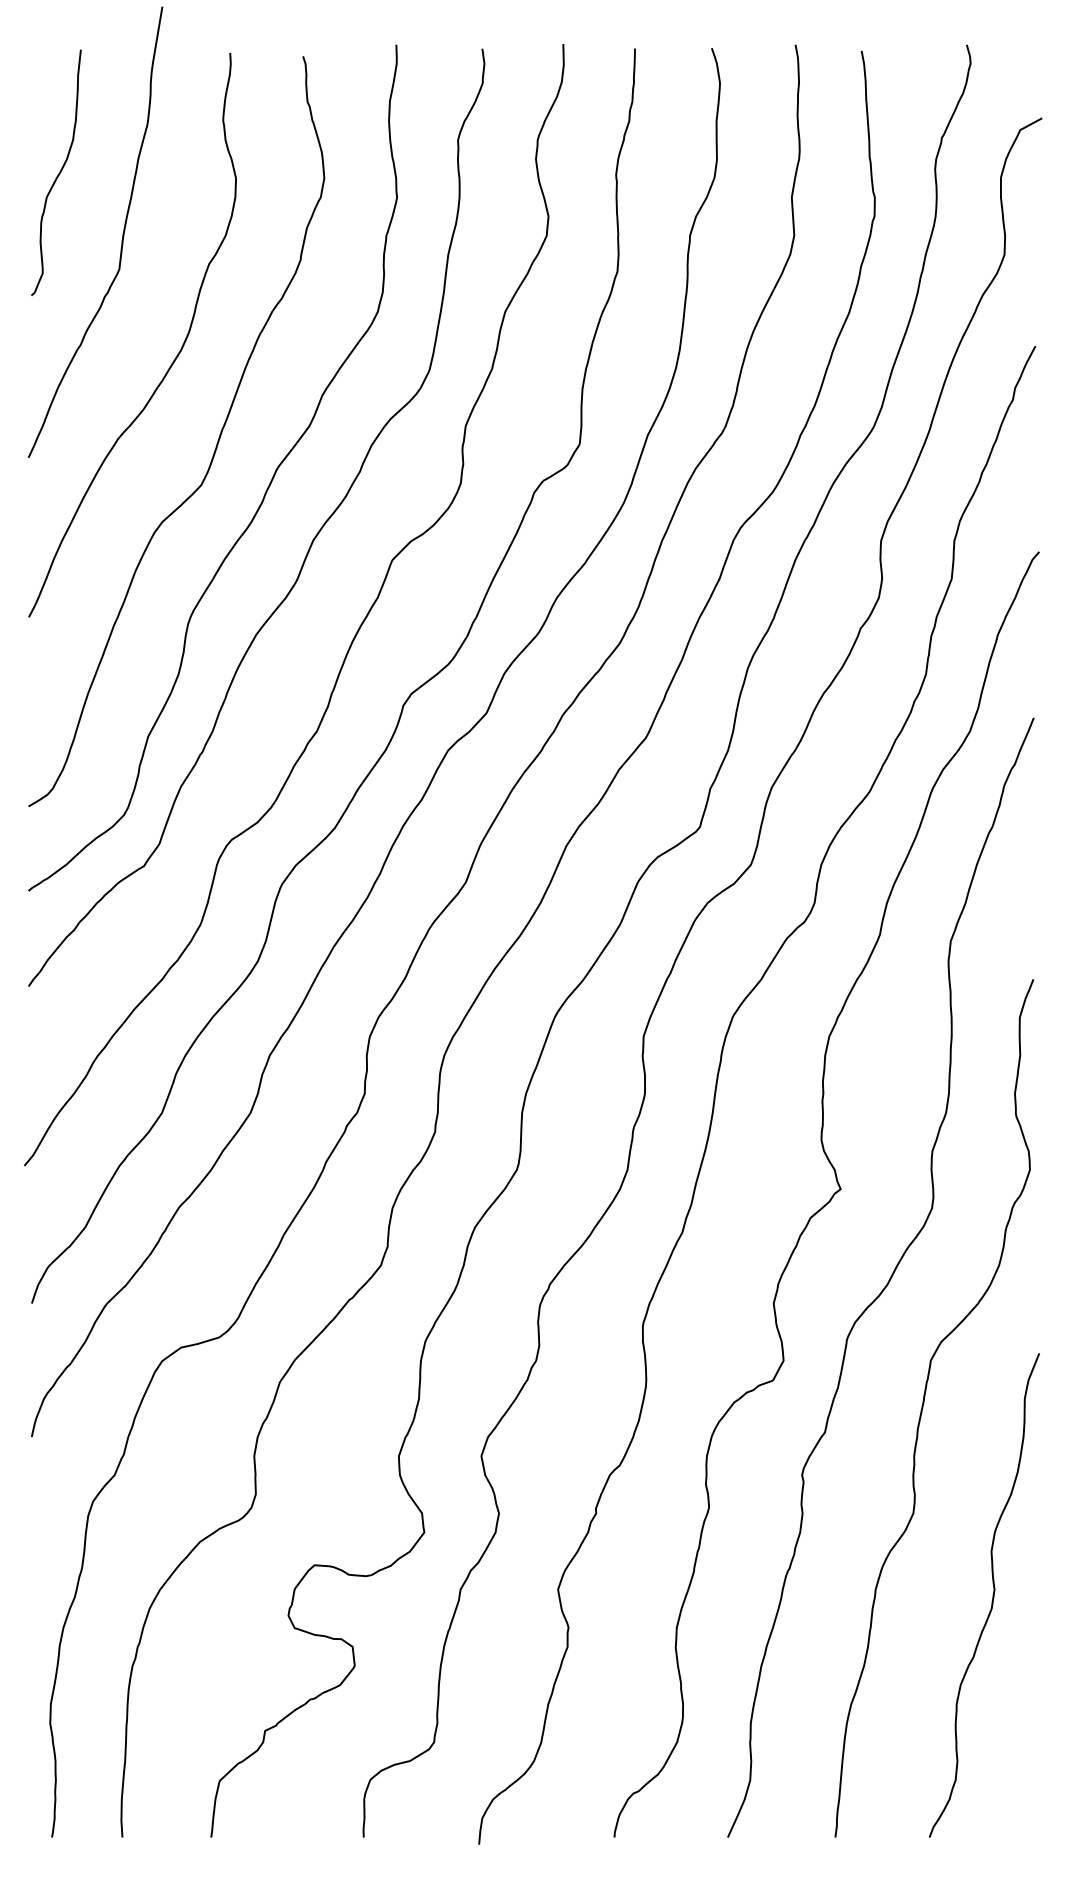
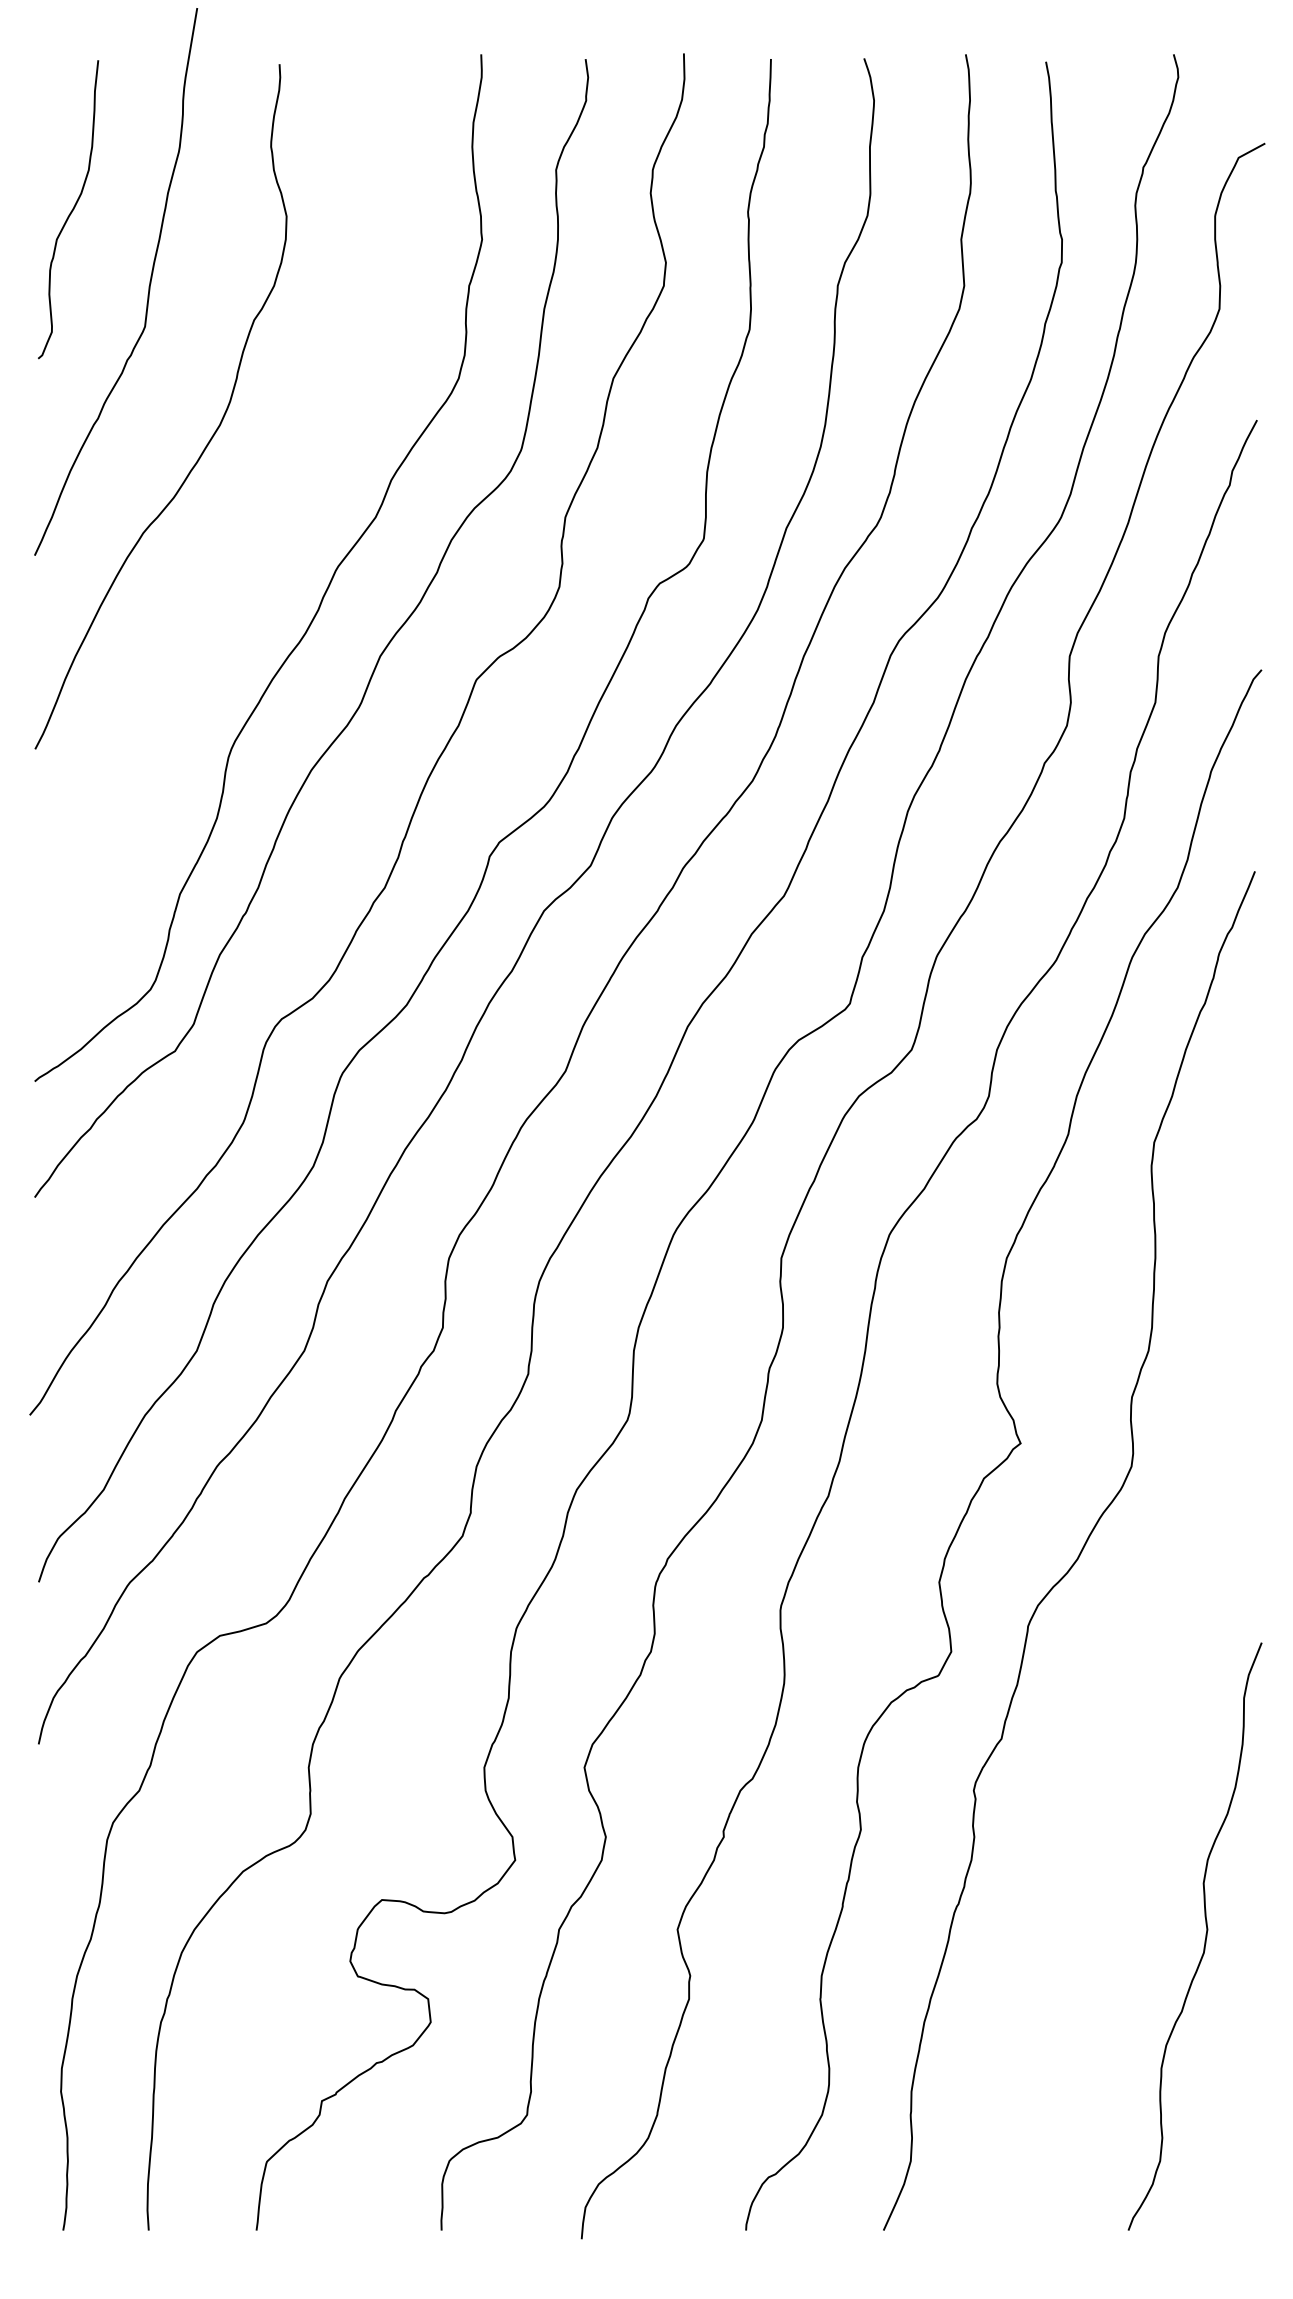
curve: (216, 443) -> (262, 538), removed
curve: (923, 1408) -> (1121, 1709), removed

